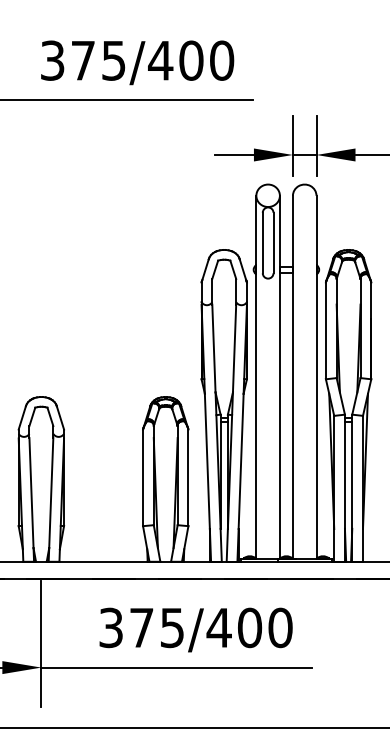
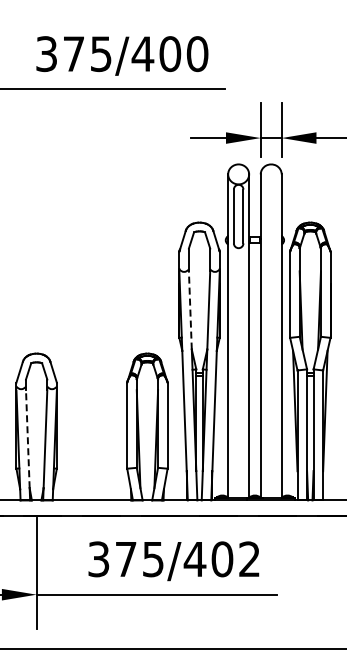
line: (214, 347) -> (190, 309), solid -> dashed
line: (31, 492) -> (27, 438), solid -> dashed
text: (280, 628) -> (249, 559), 375/400 -> 375/402

